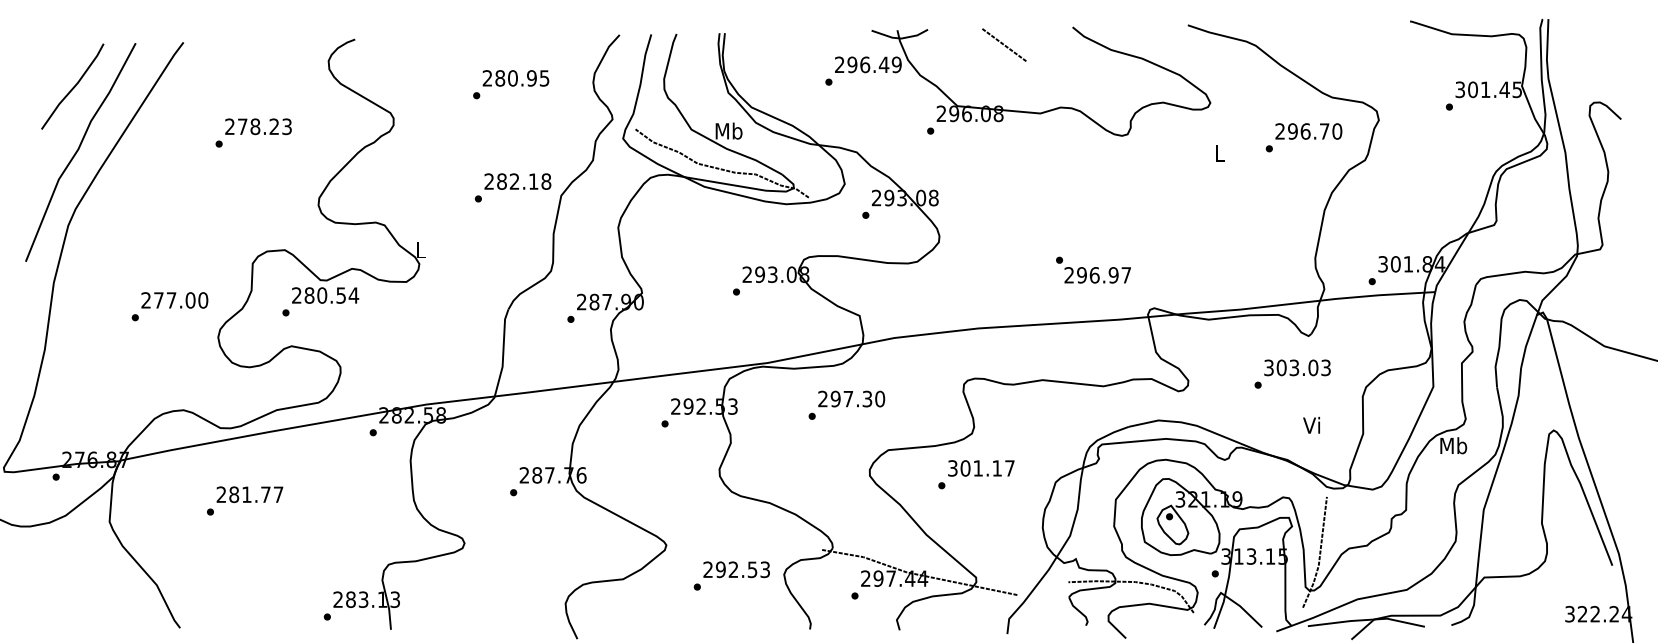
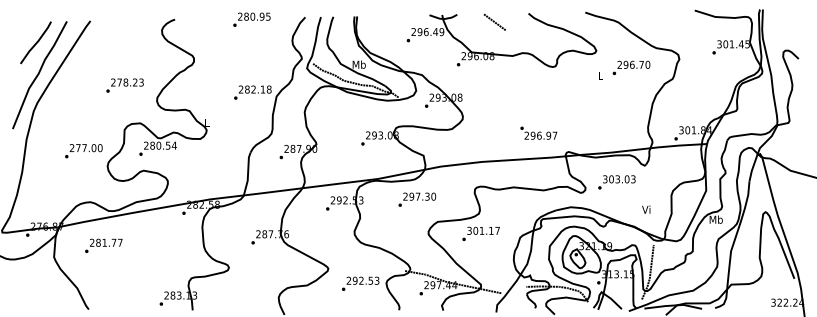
text: (510, 84) -> (251, 19), moved
text: (252, 132) -> (124, 85), moved
text: (1303, 136) -> (631, 67), moved
text: (1291, 374) -> (616, 182), moved
text: (244, 500) -> (103, 245), moved

